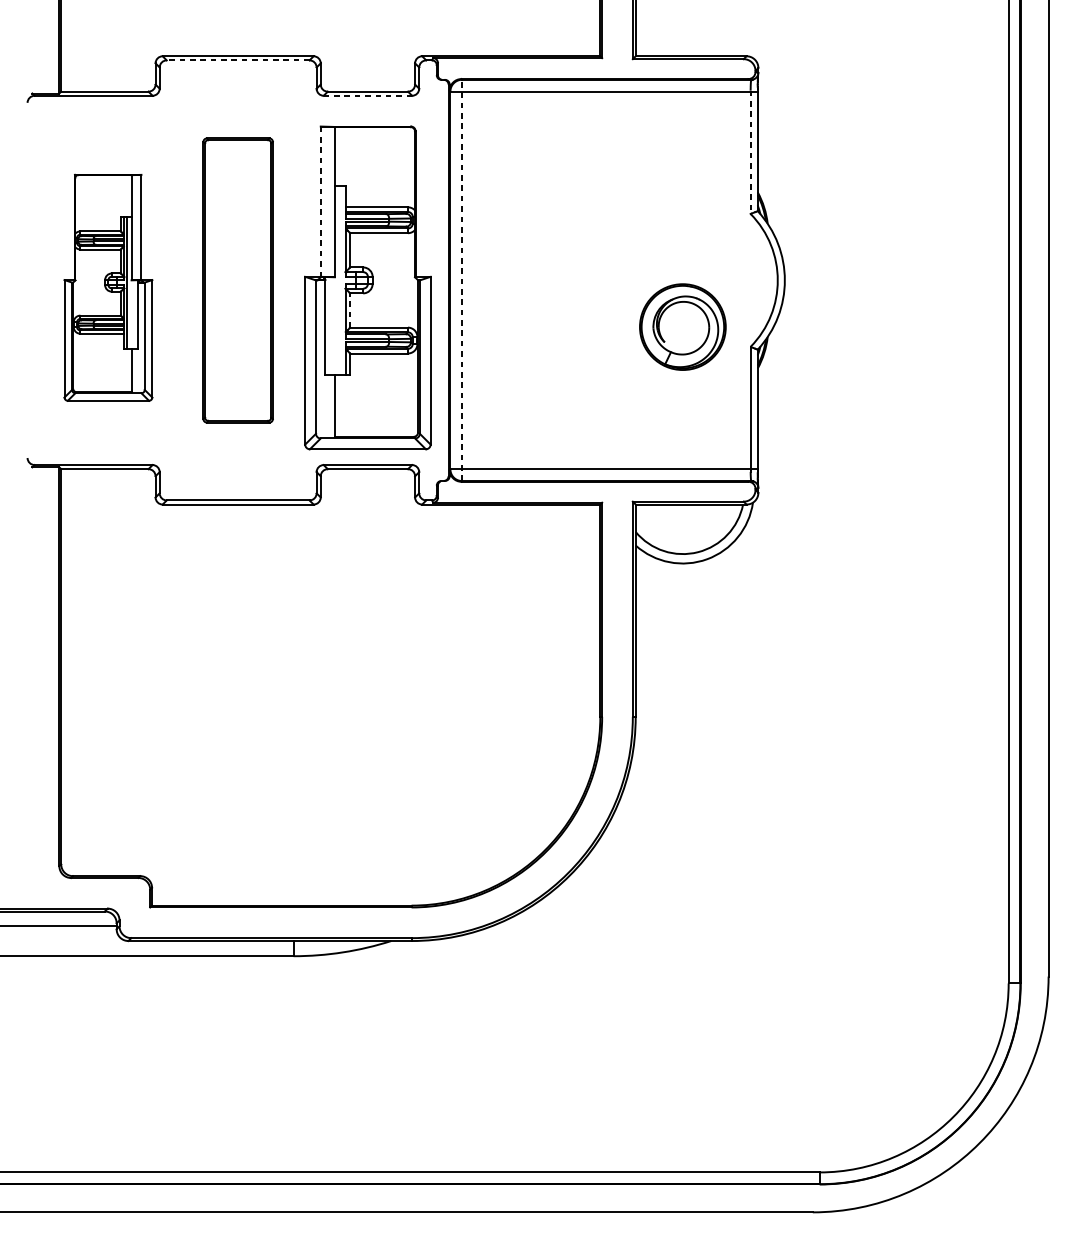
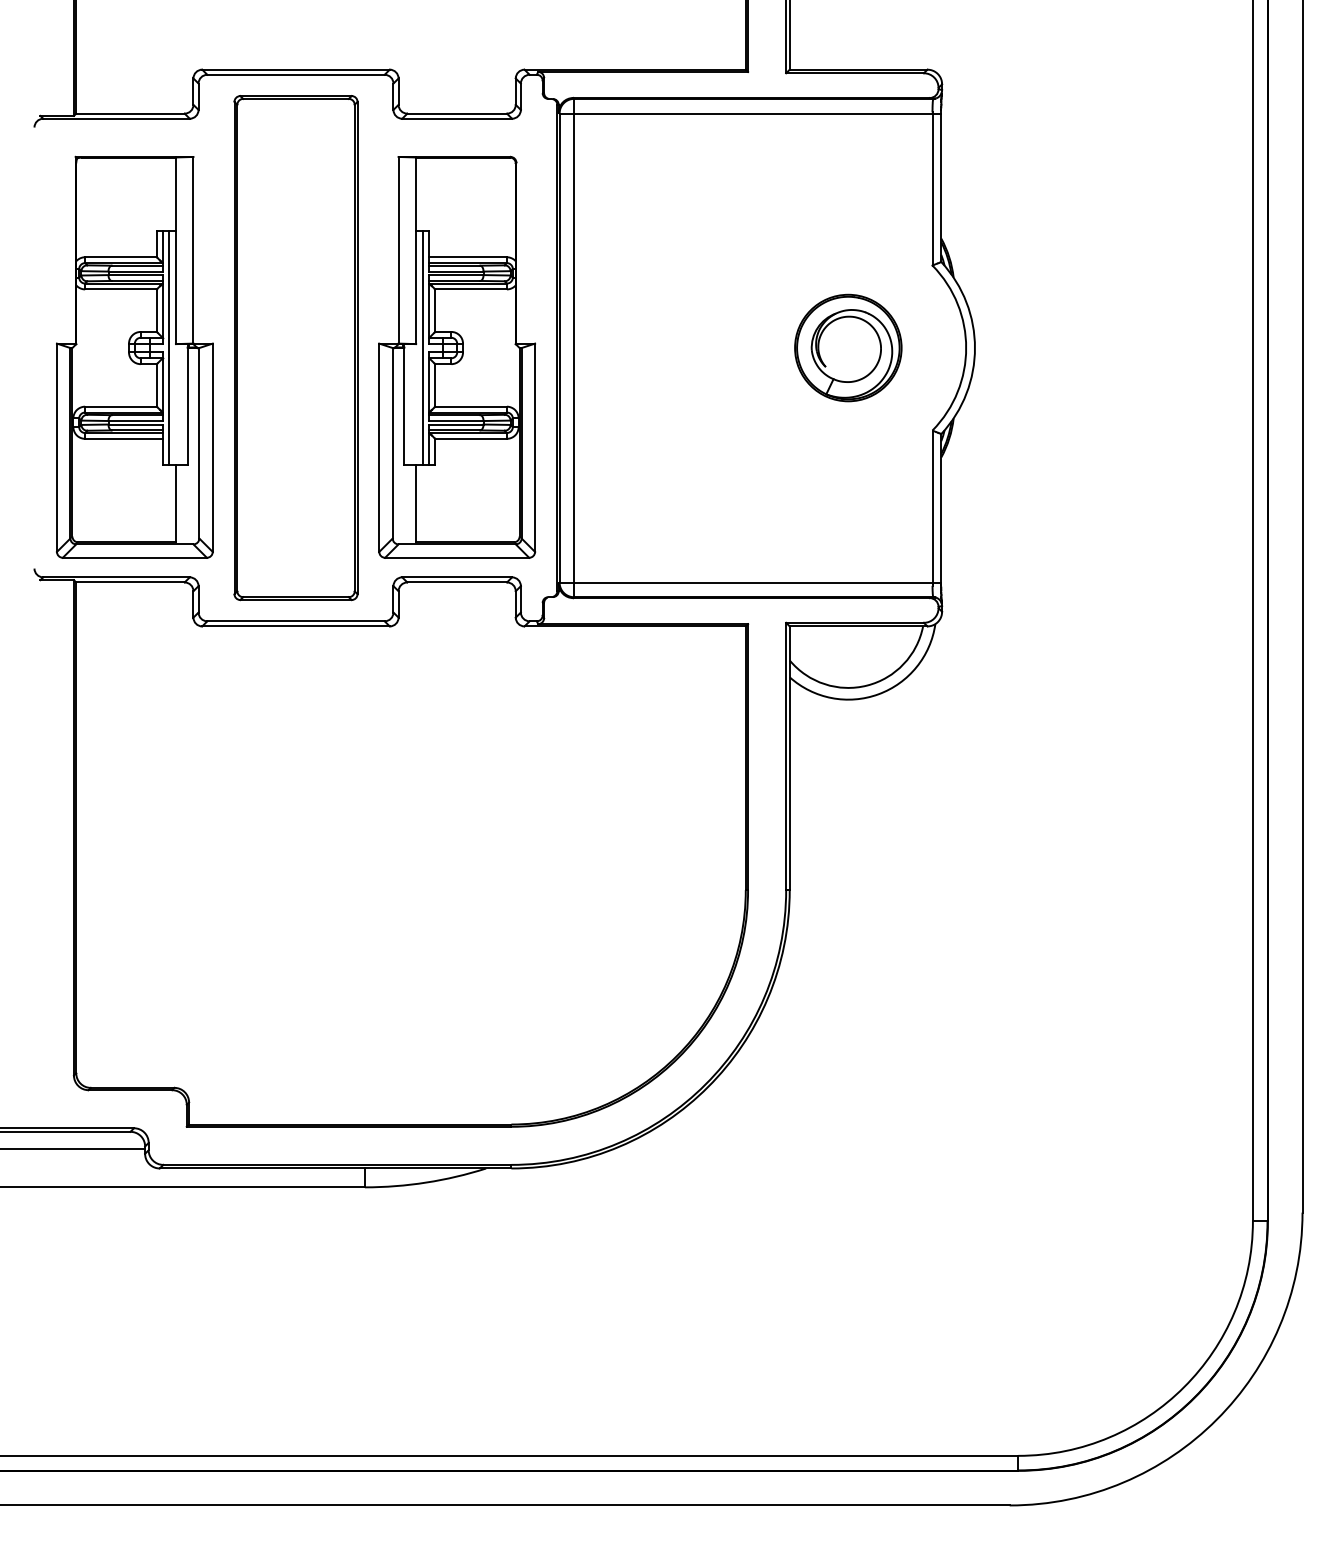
line: (238, 60) -> (296, 74), dashed -> solid
line: (368, 95) -> (457, 118), dashed -> solid
line: (750, 151) -> (932, 188), dashed -> solid
line: (320, 201) -> (398, 250), dashed -> solid
line: (340, 279) -> (423, 347), added
line: (462, 279) -> (574, 347), dashed -> solid
part: (237, 280) -> (295, 348), size x1.43
part: (108, 287) -> (134, 356), size x1.43
line: (350, 309) -> (435, 384), dashed -> solid
part: (683, 326) -> (848, 347), moved

